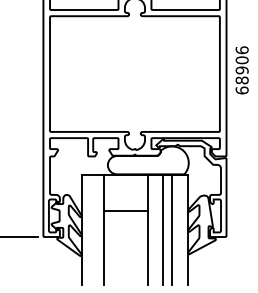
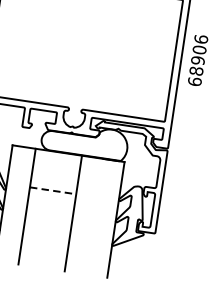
line: (125, 211) -> (52, 190), solid -> dashed
line: (163, 229) -> (90, 215), removed
line: (171, 229) -> (98, 217), removed

